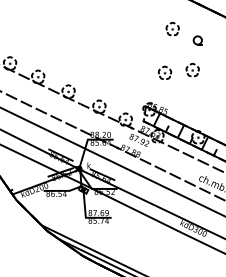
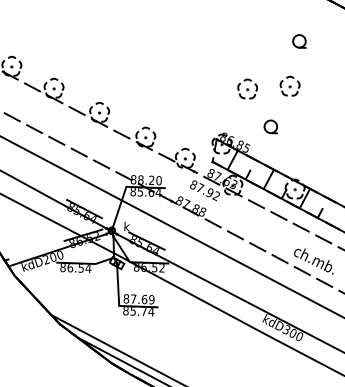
part: (172, 29) -> (261, 23), removed
part: (181, 97) -> (271, 127), added

